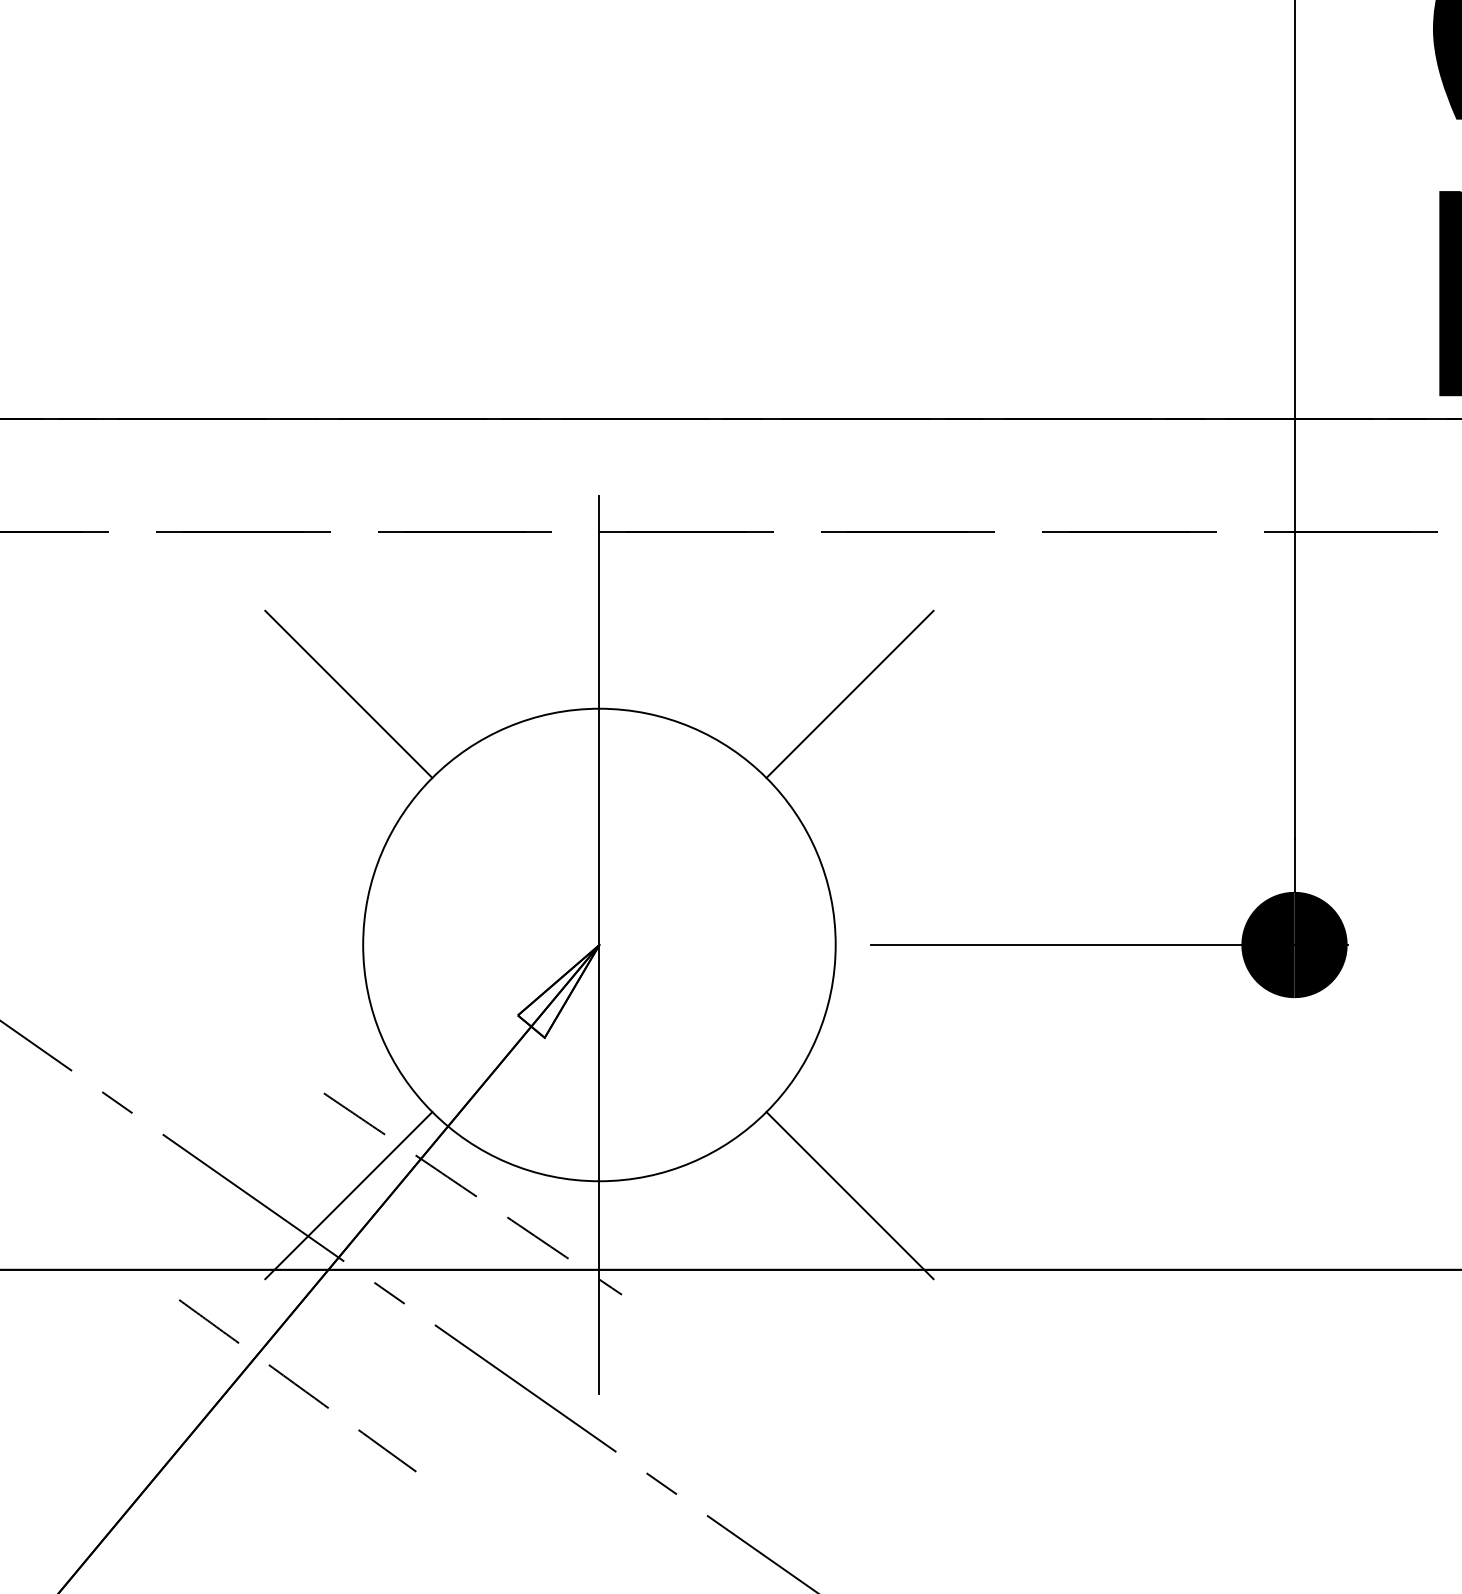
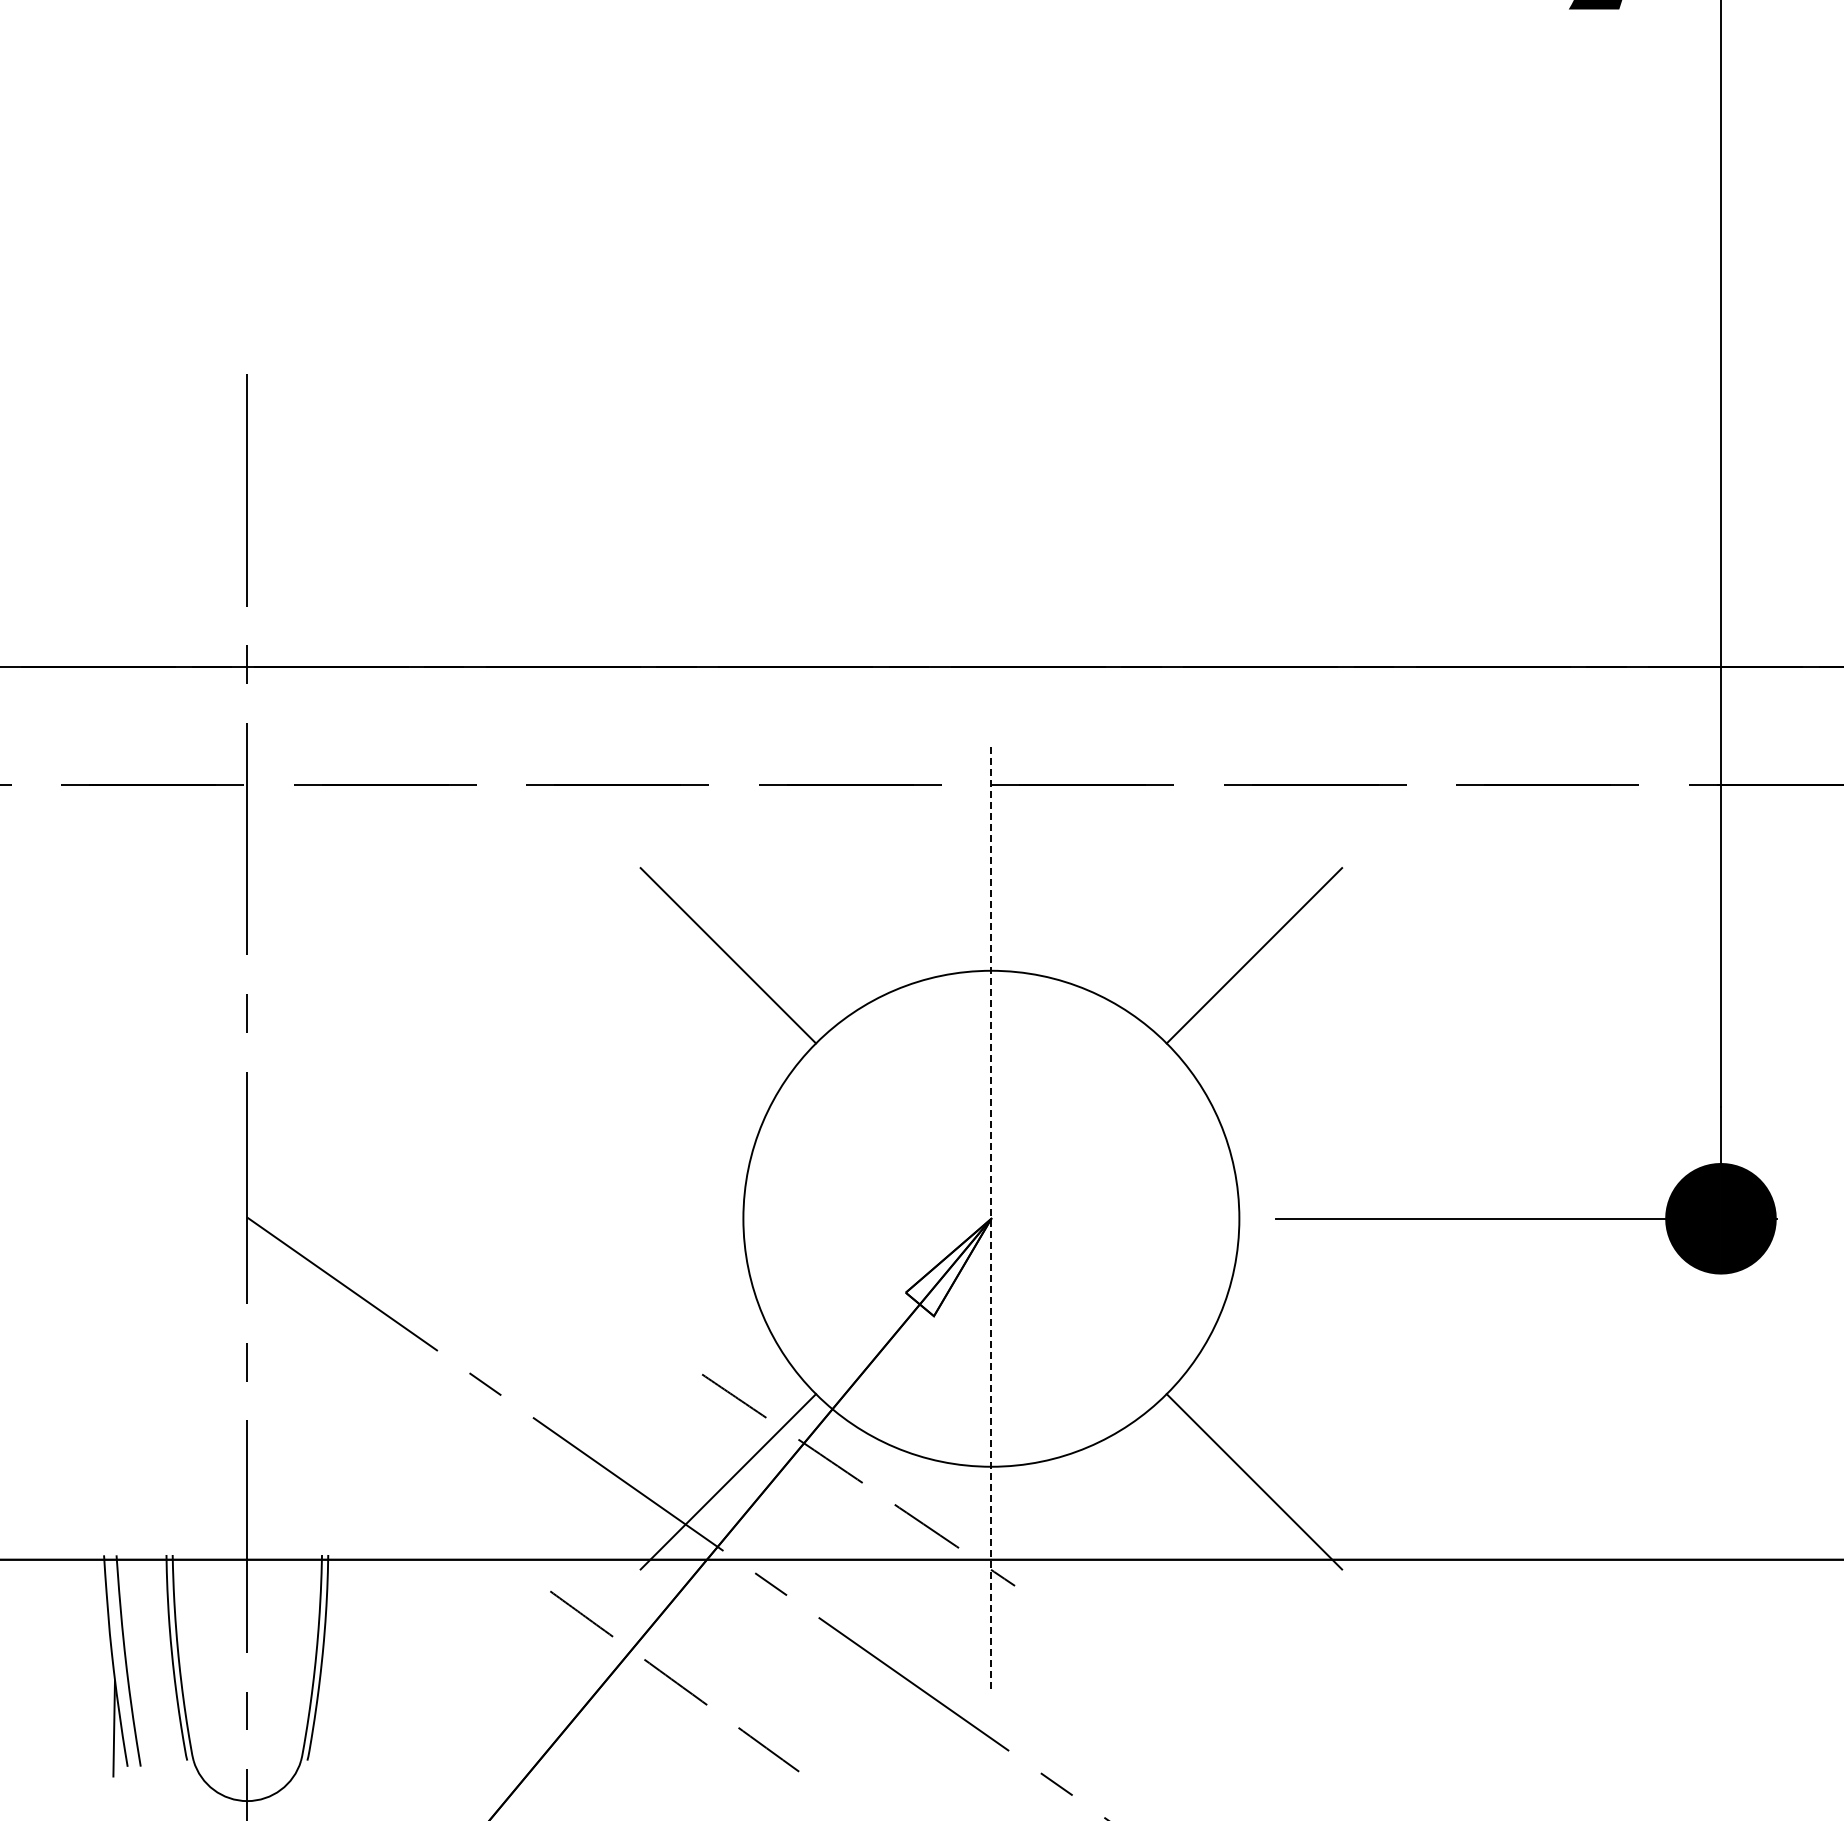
line: (599, 944) -> (991, 1218), solid -> dashed

